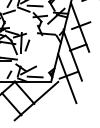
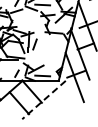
line: (36, 101) -> (44, 100), solid -> dashed

